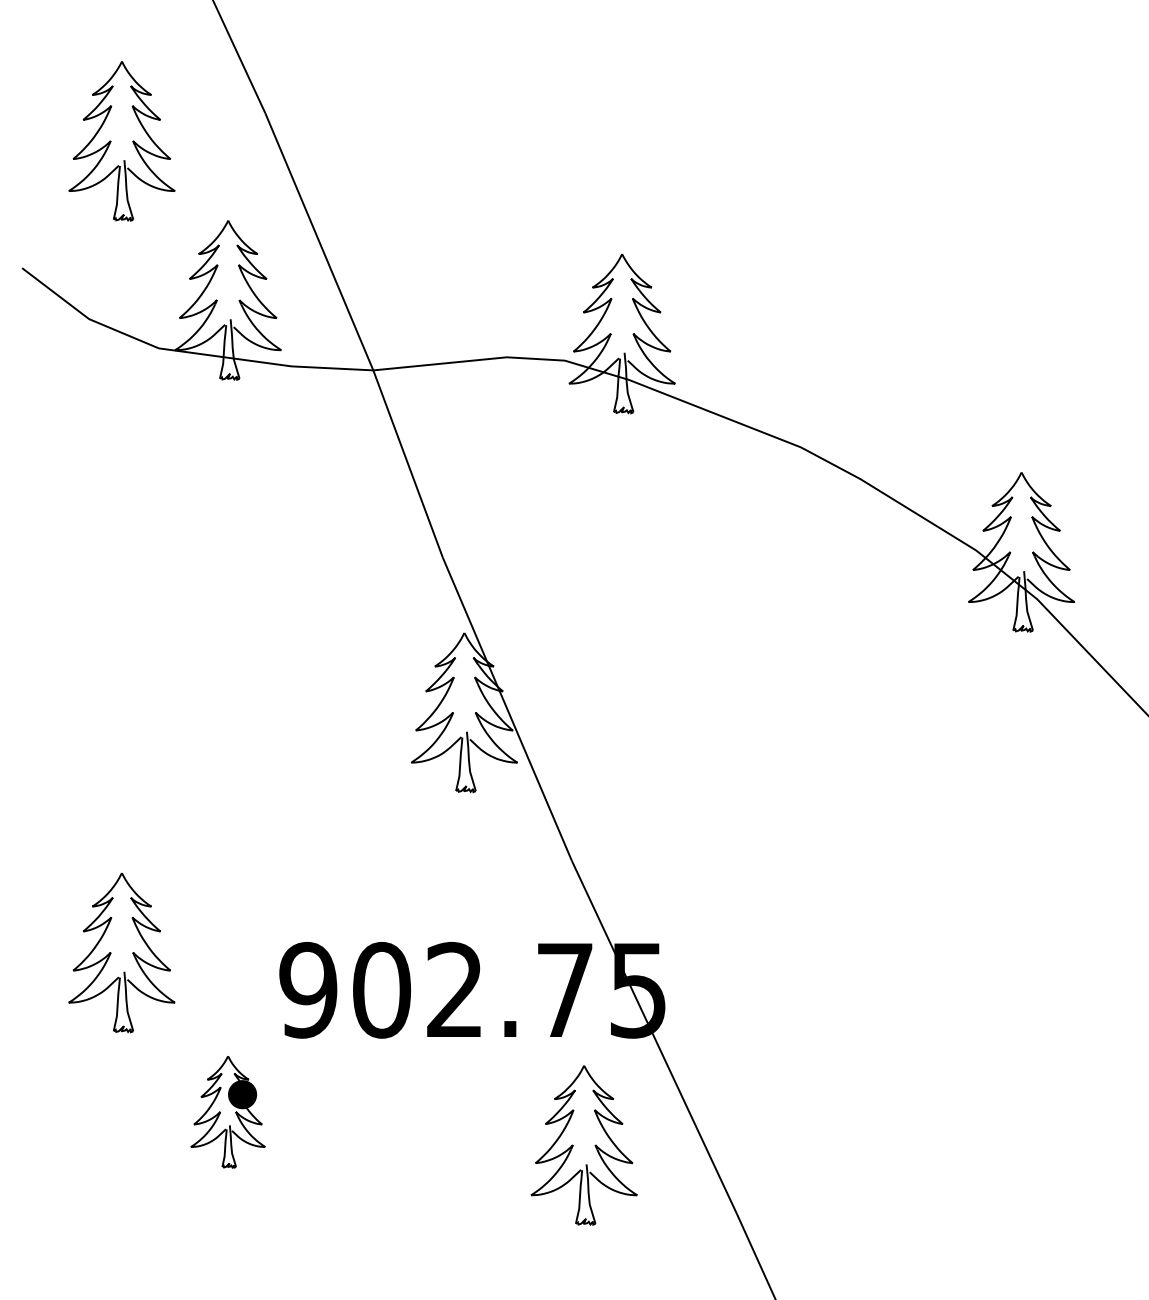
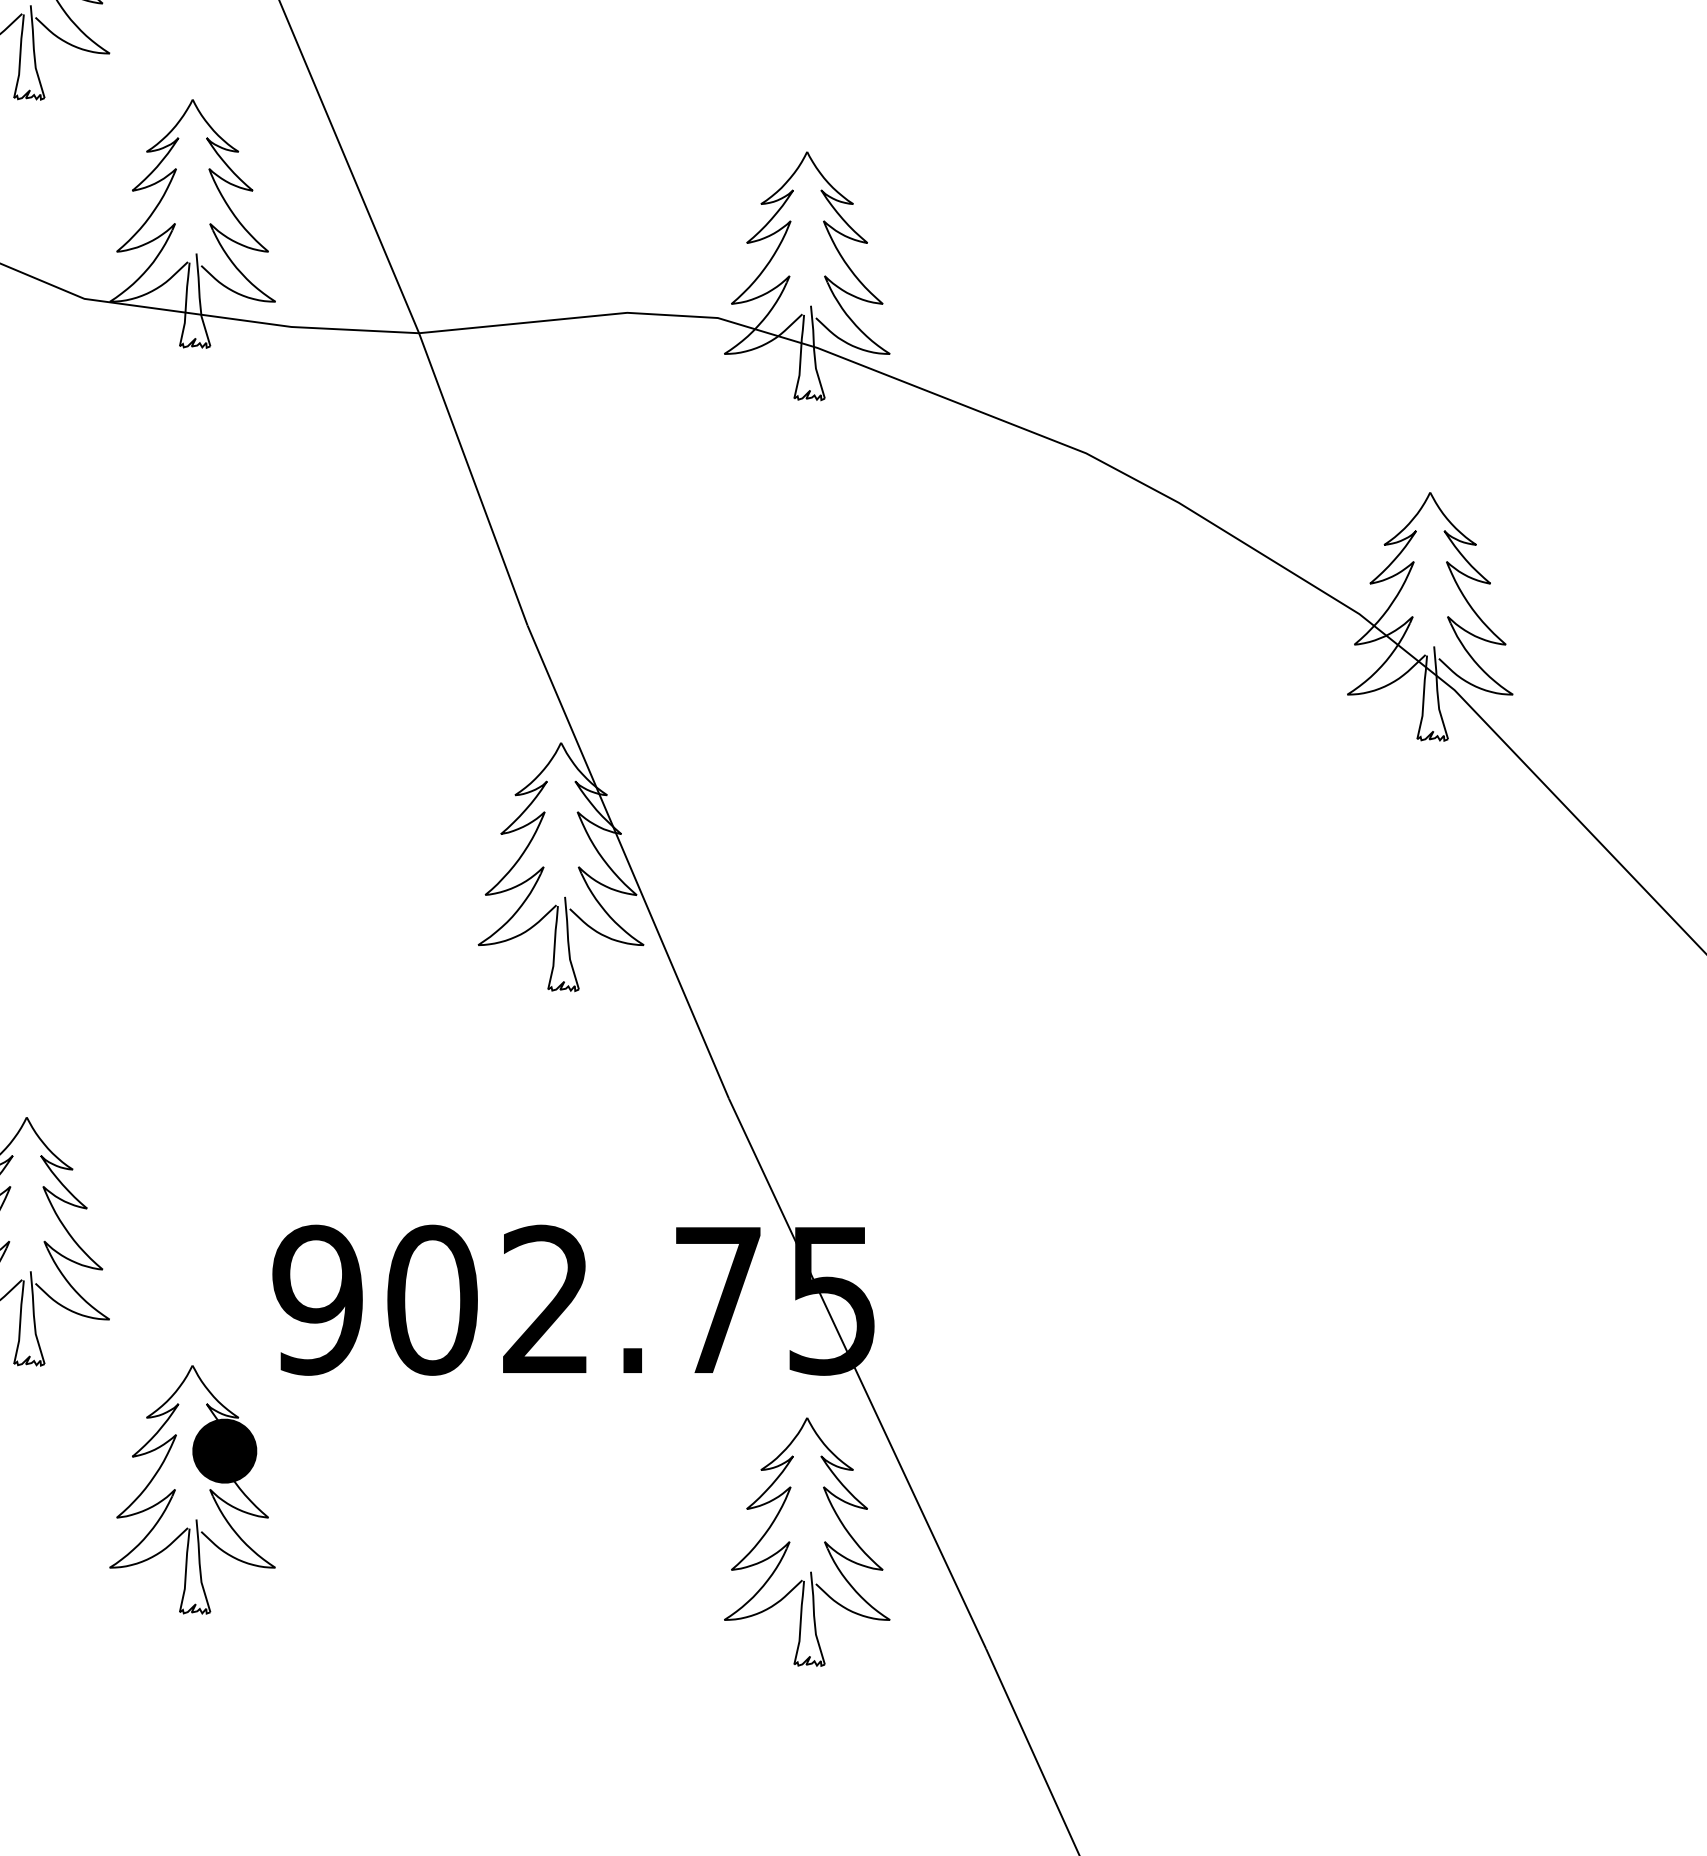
part: (227, 1112) -> (191, 1490), size x1.43
part: (583, 1145) -> (806, 1542), moved

